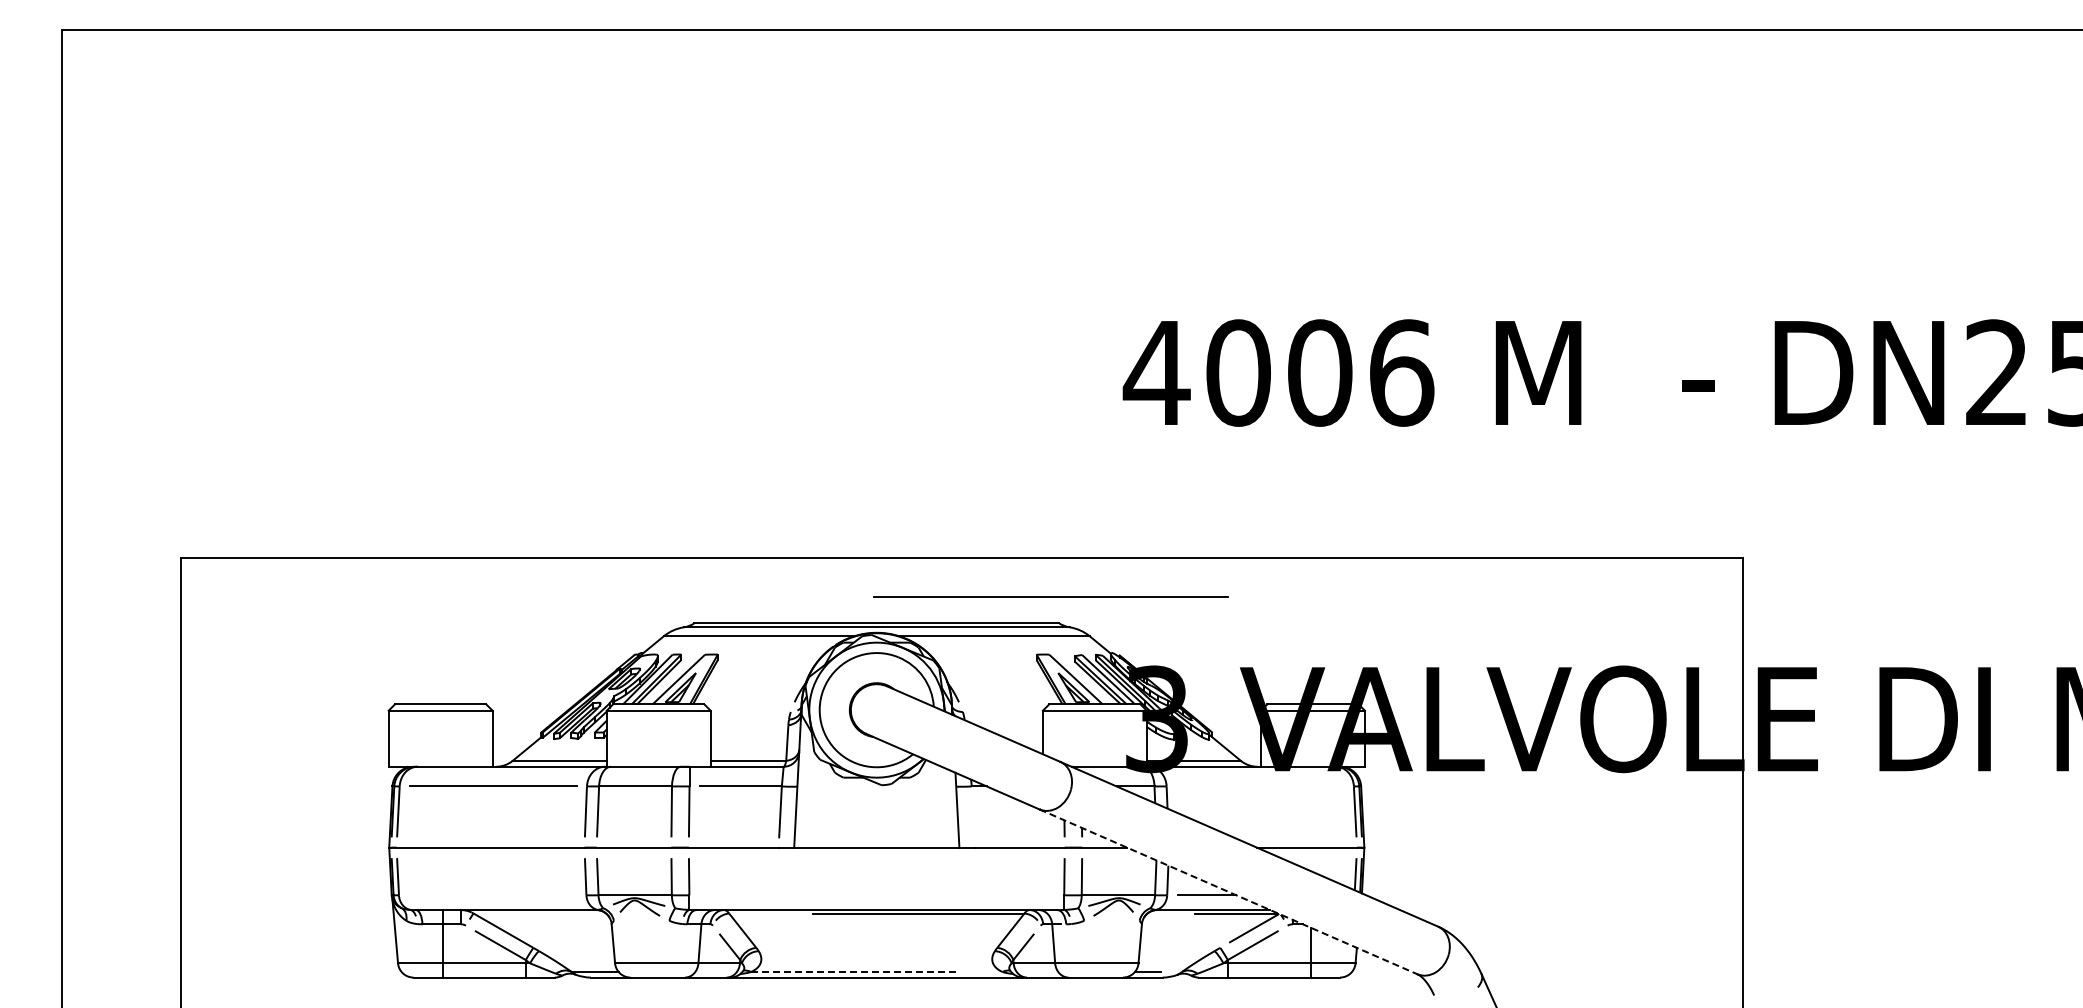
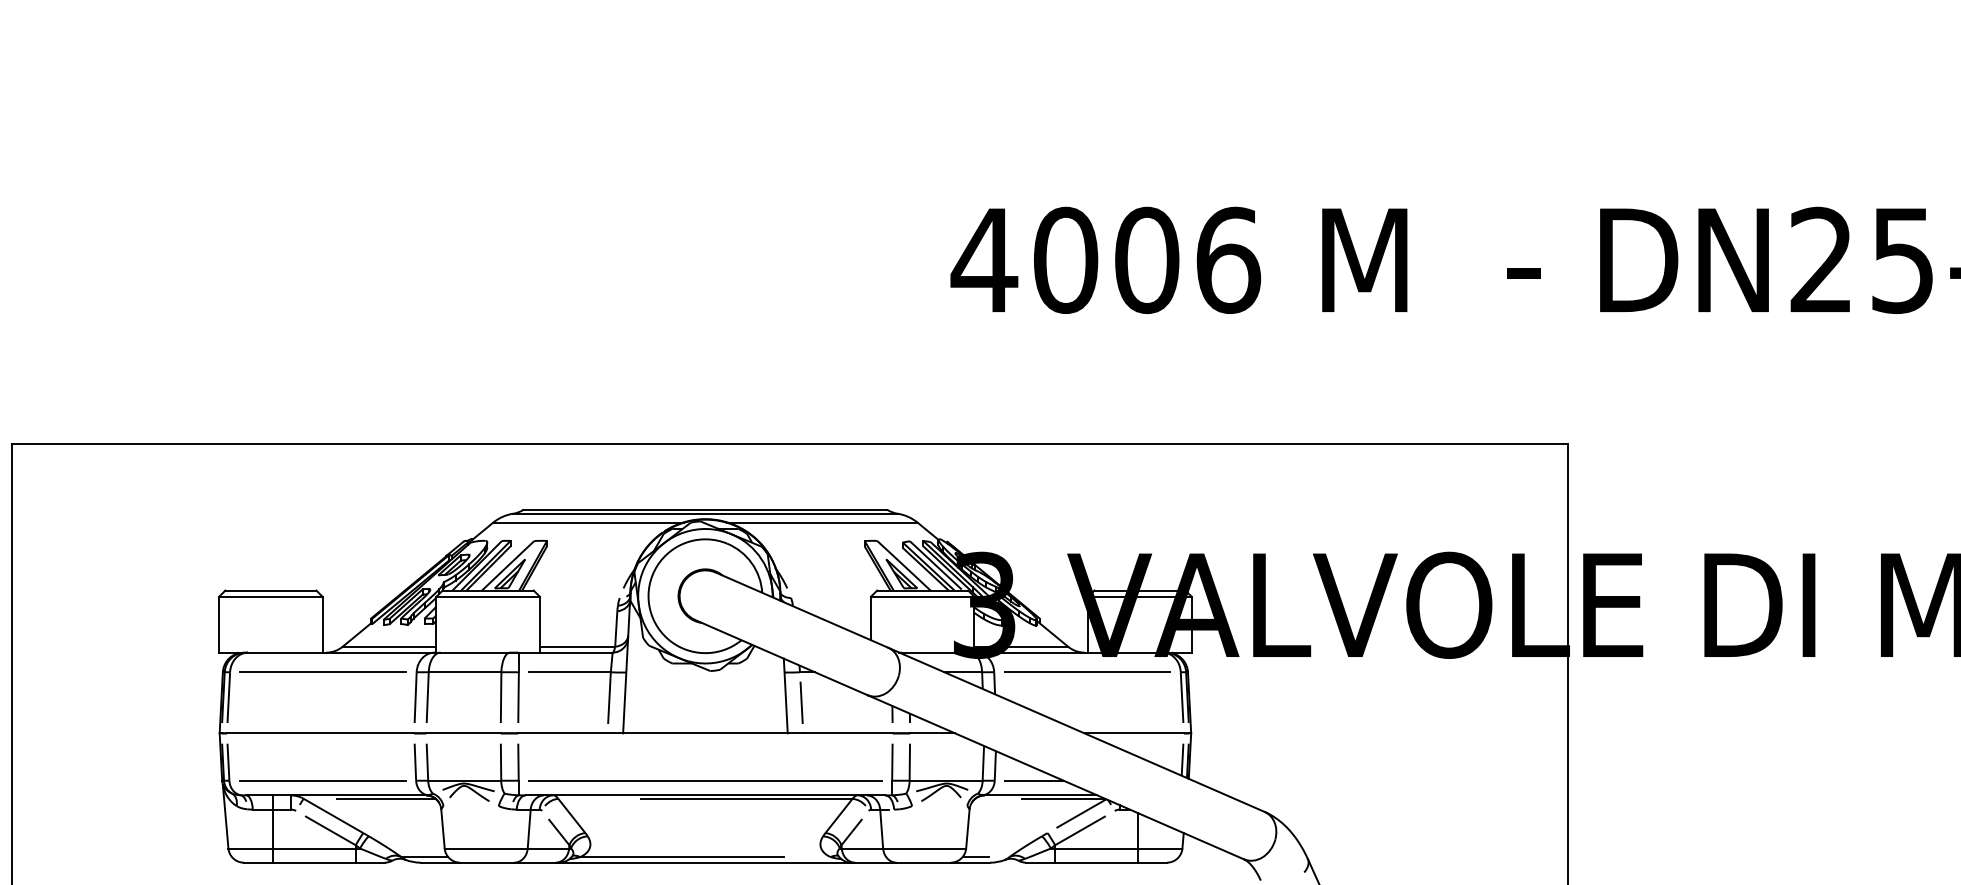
line: (1050, 596) -> (705, 779), moved
line: (1260, 786) -> (1087, 672), added
line: (973, 816) -> (801, 702), added
line: (1228, 892) -> (1055, 777), dashed -> solid
line: (492, 895) -> (322, 780), added
line: (556, 913) -> (386, 798), added
line: (853, 972) -> (682, 857), dashed -> solid

